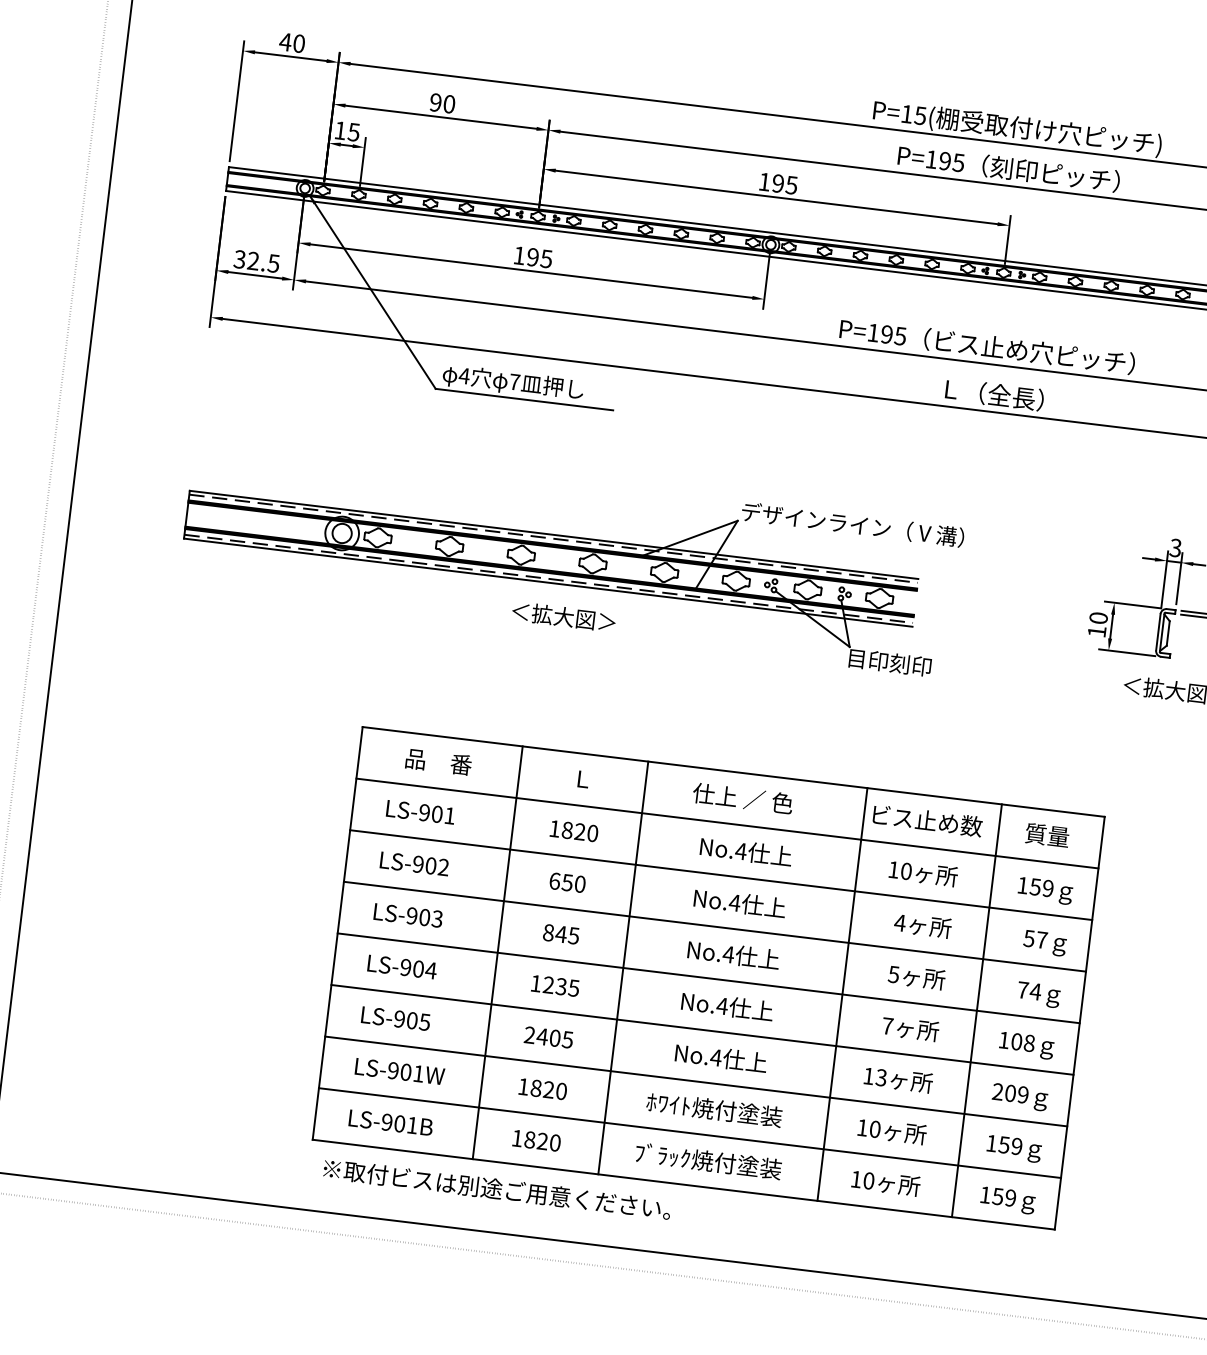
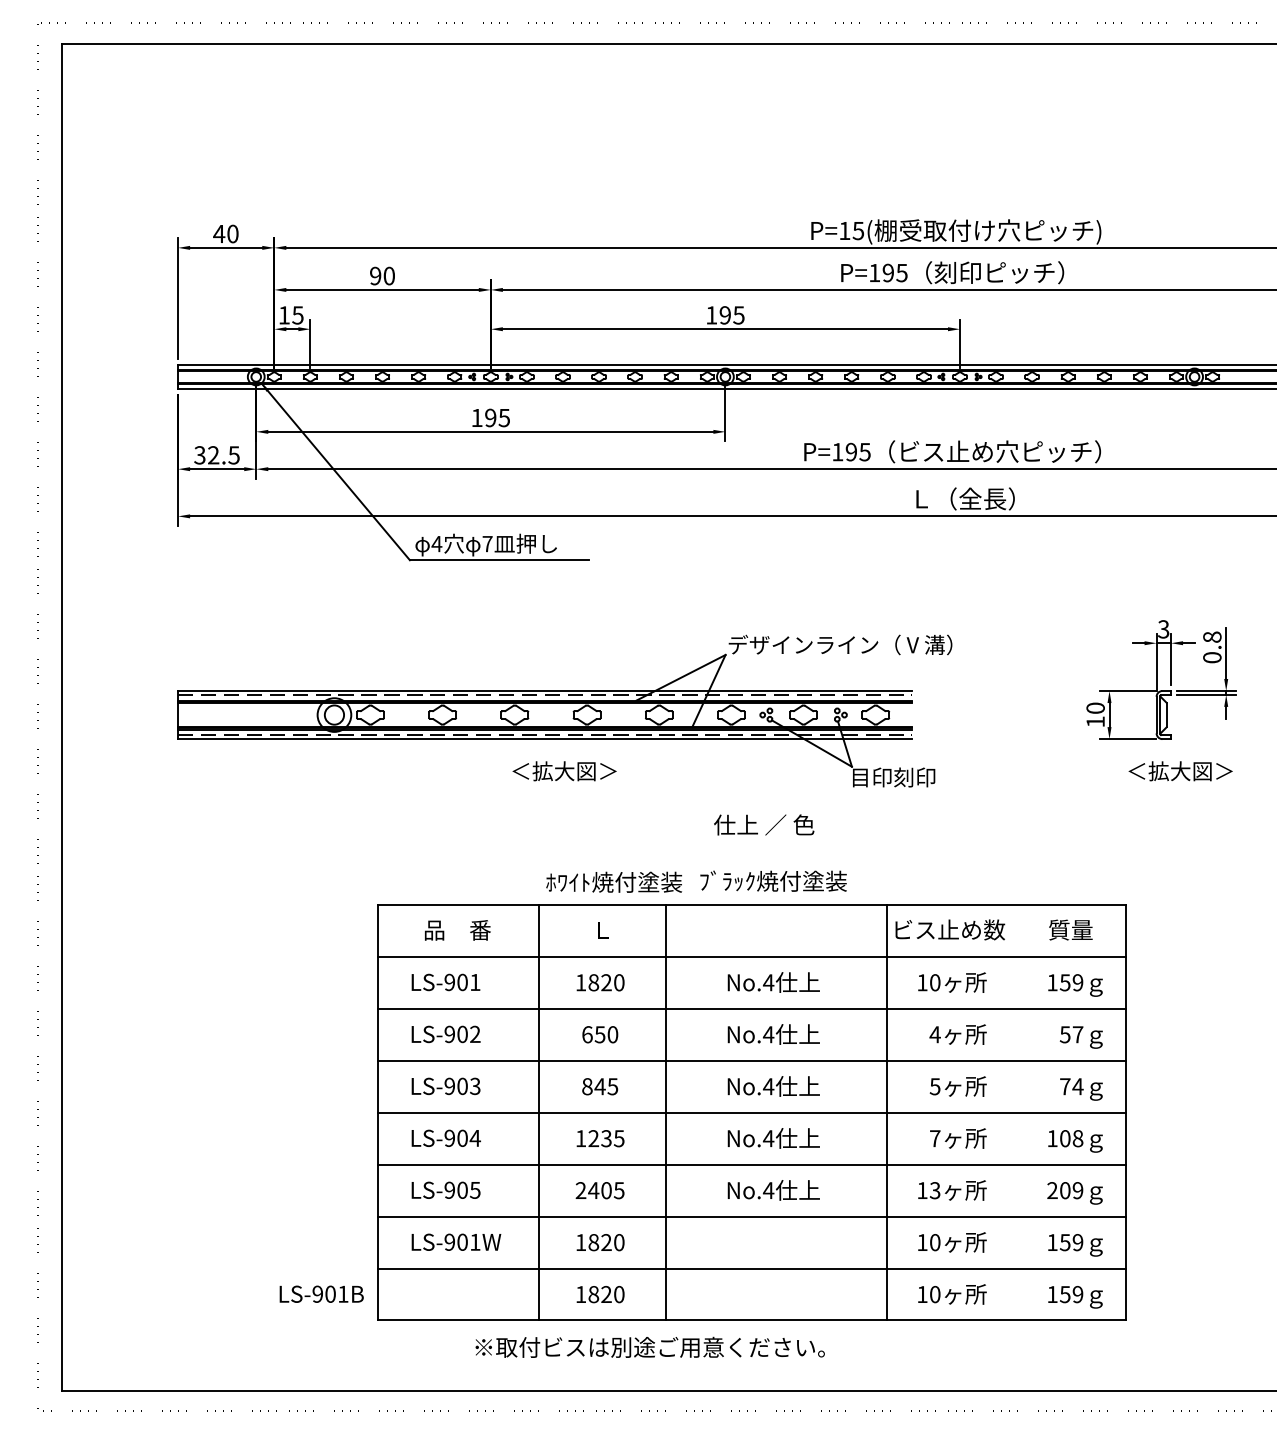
text: (743, 798) -> (764, 824), moved
line: (976, 1010) -> (1021, 1112), removed
text: (714, 1108) -> (614, 881), moved
text: (390, 1122) -> (321, 1293), moved
text: (708, 1160) -> (773, 880), moved
text: (496, 1188) -> (649, 1346), moved

